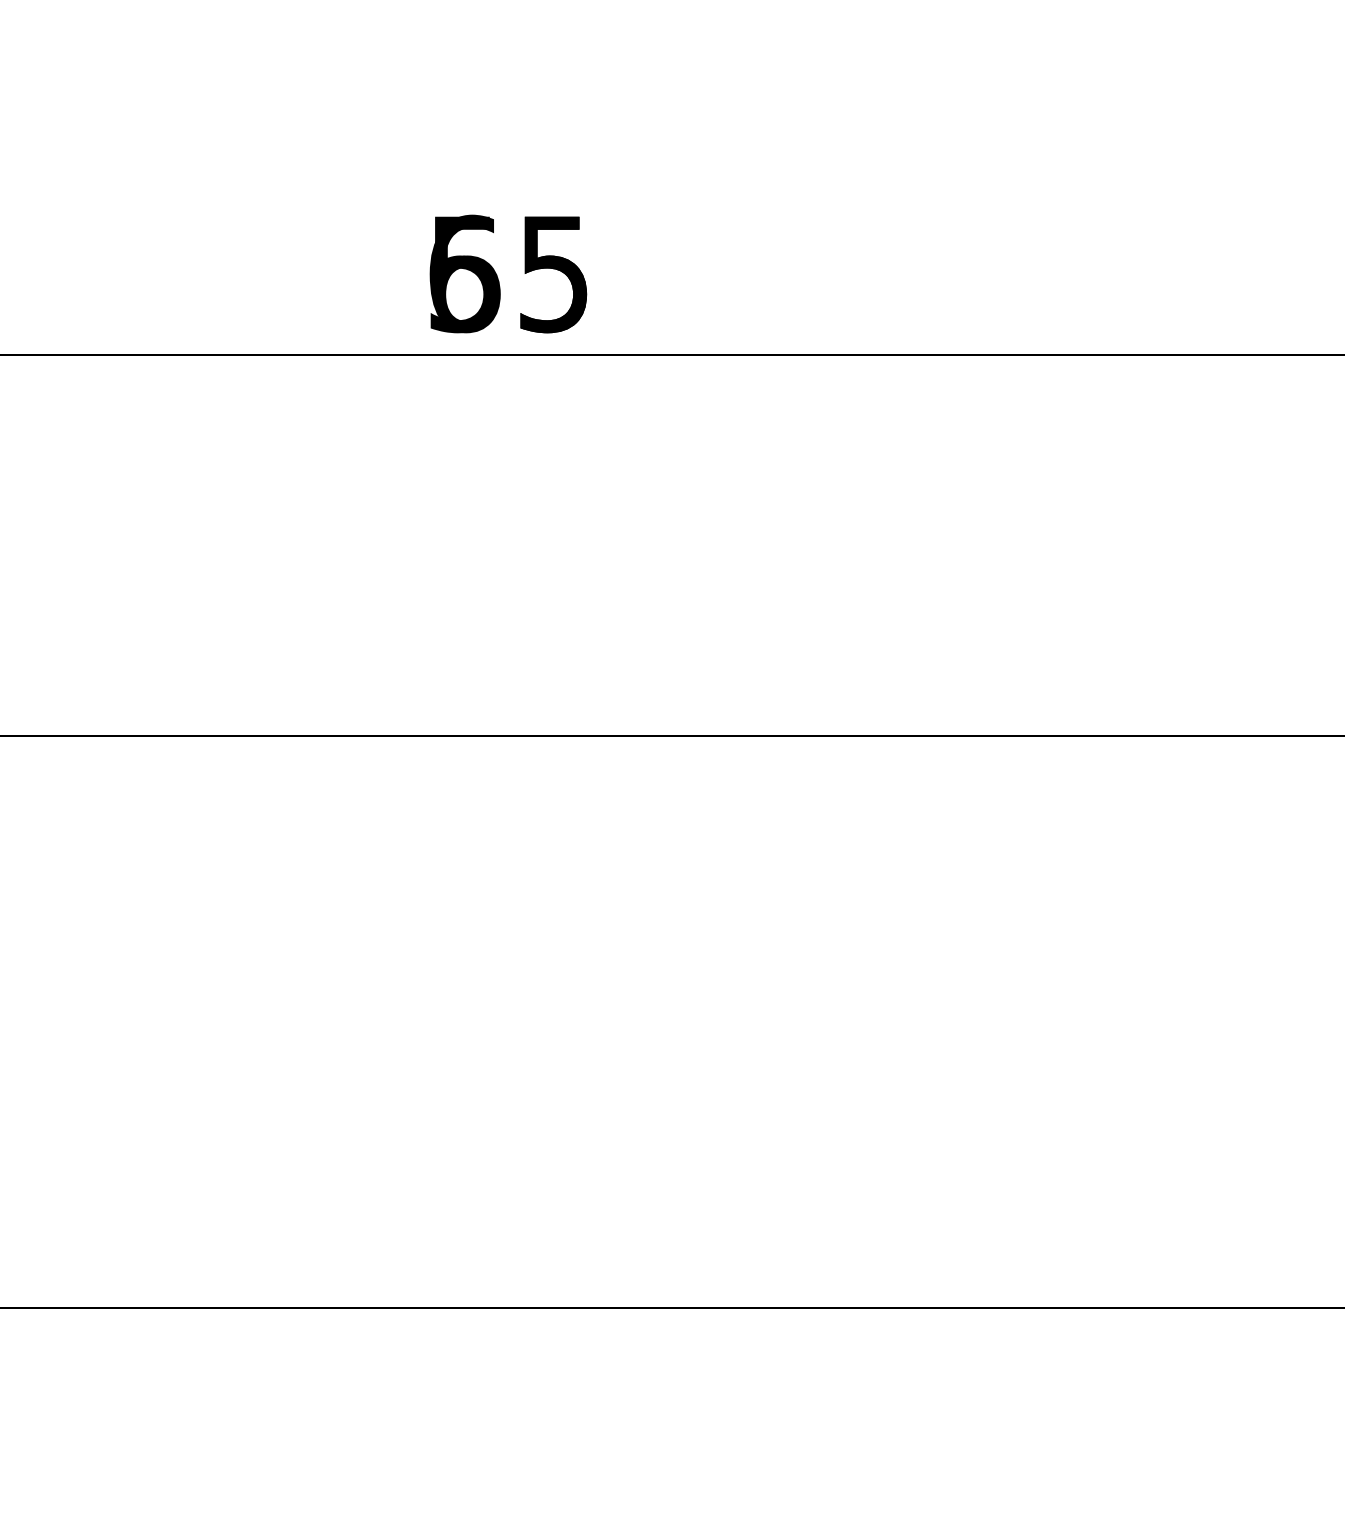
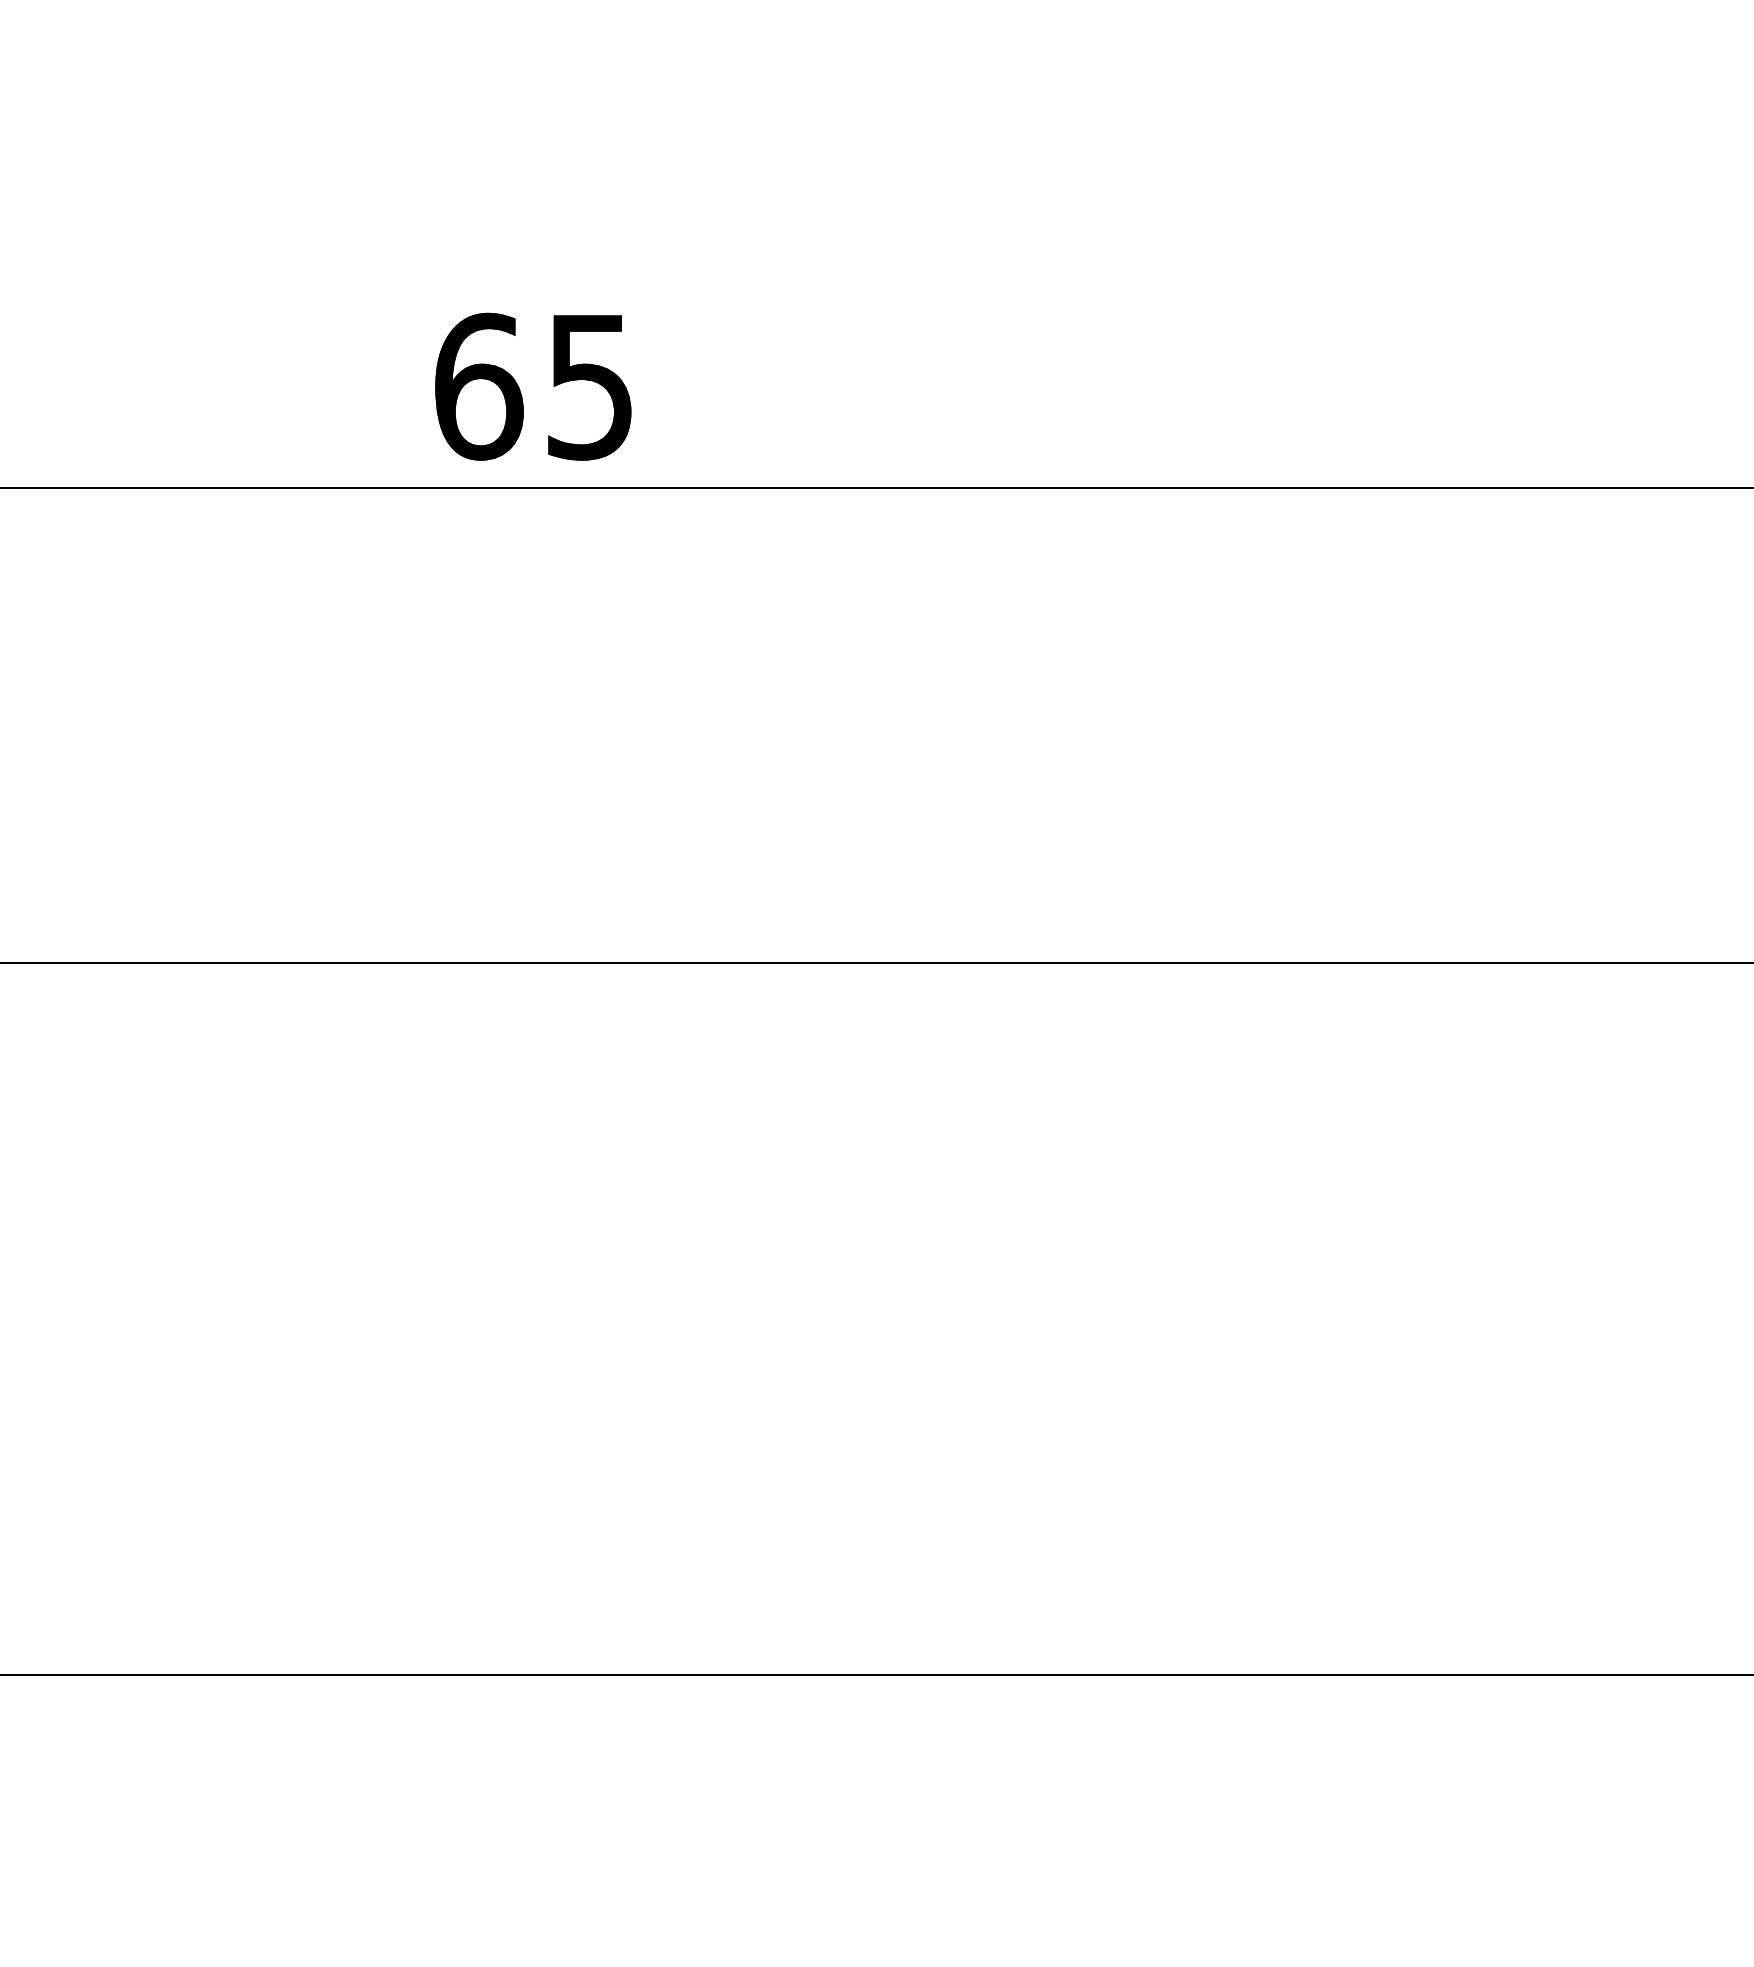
text: (465, 273) -> (479, 386), 55 -> 65

